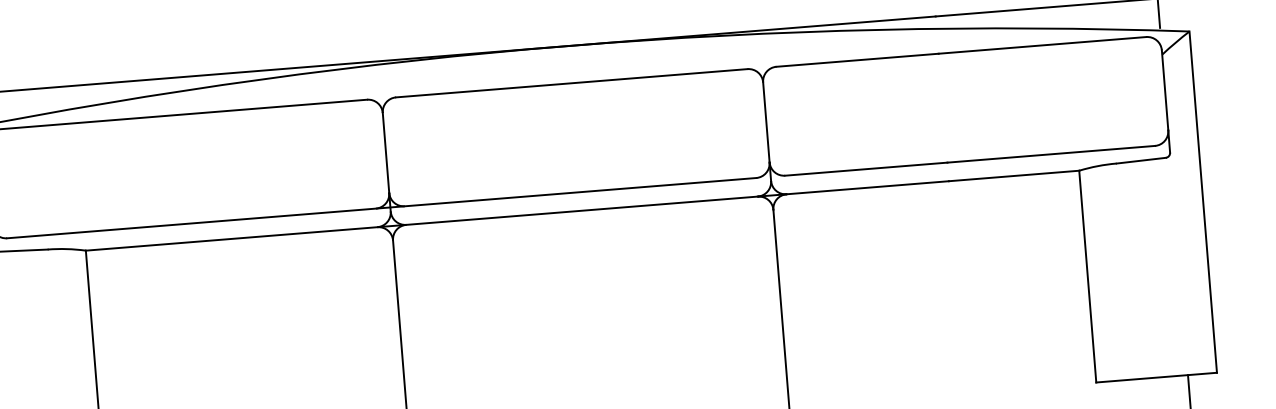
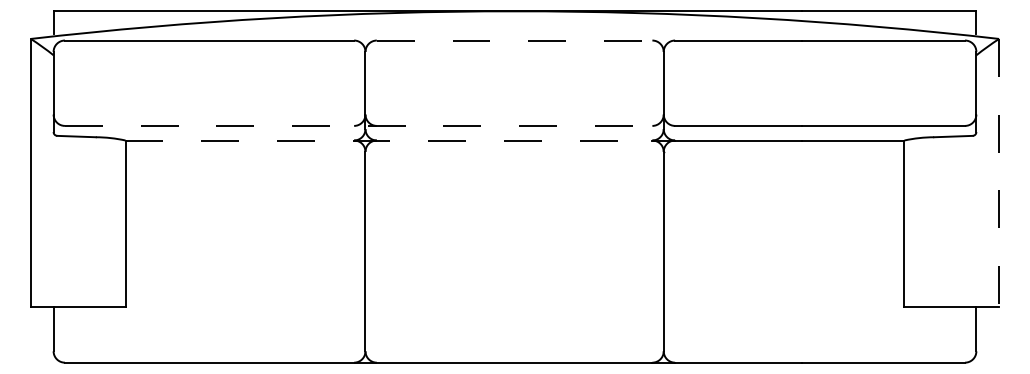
line: (571, 83) -> (514, 40), solid -> dashed
line: (1203, 201) -> (999, 172), solid -> dashed
line: (381, 207) -> (358, 125), solid -> dashed
line: (422, 223) -> (389, 140), solid -> dashed

